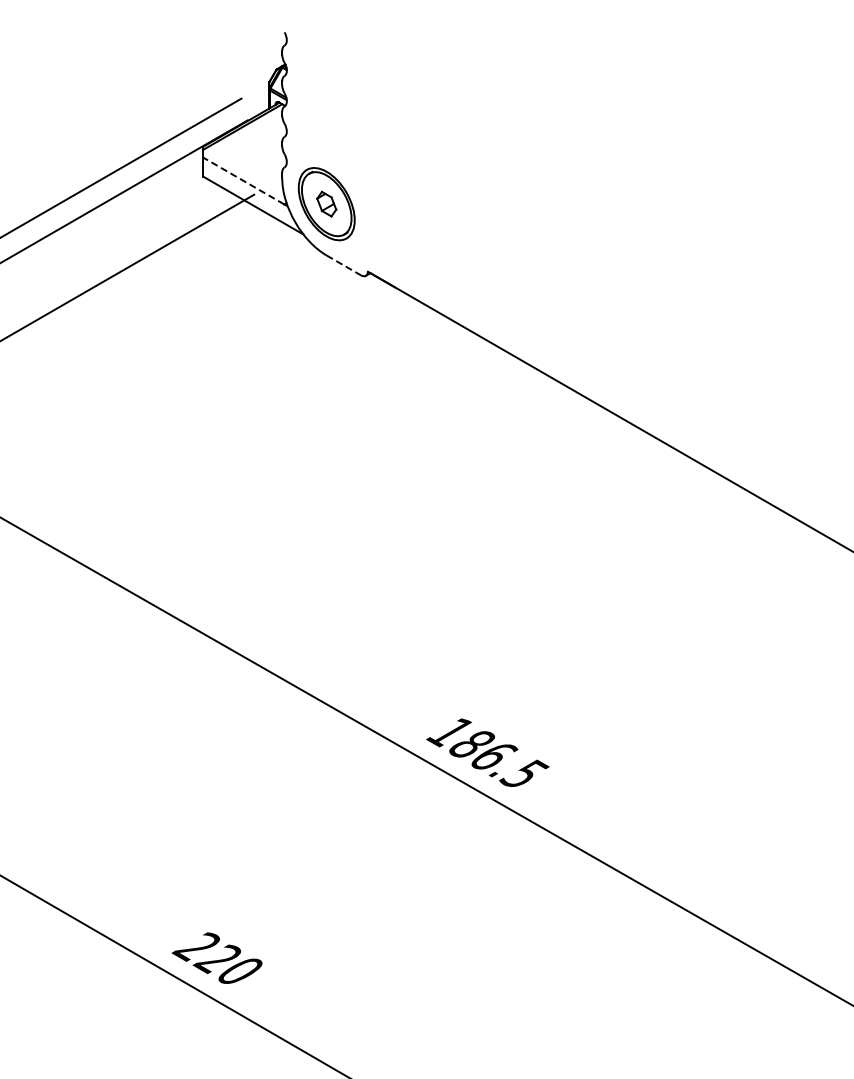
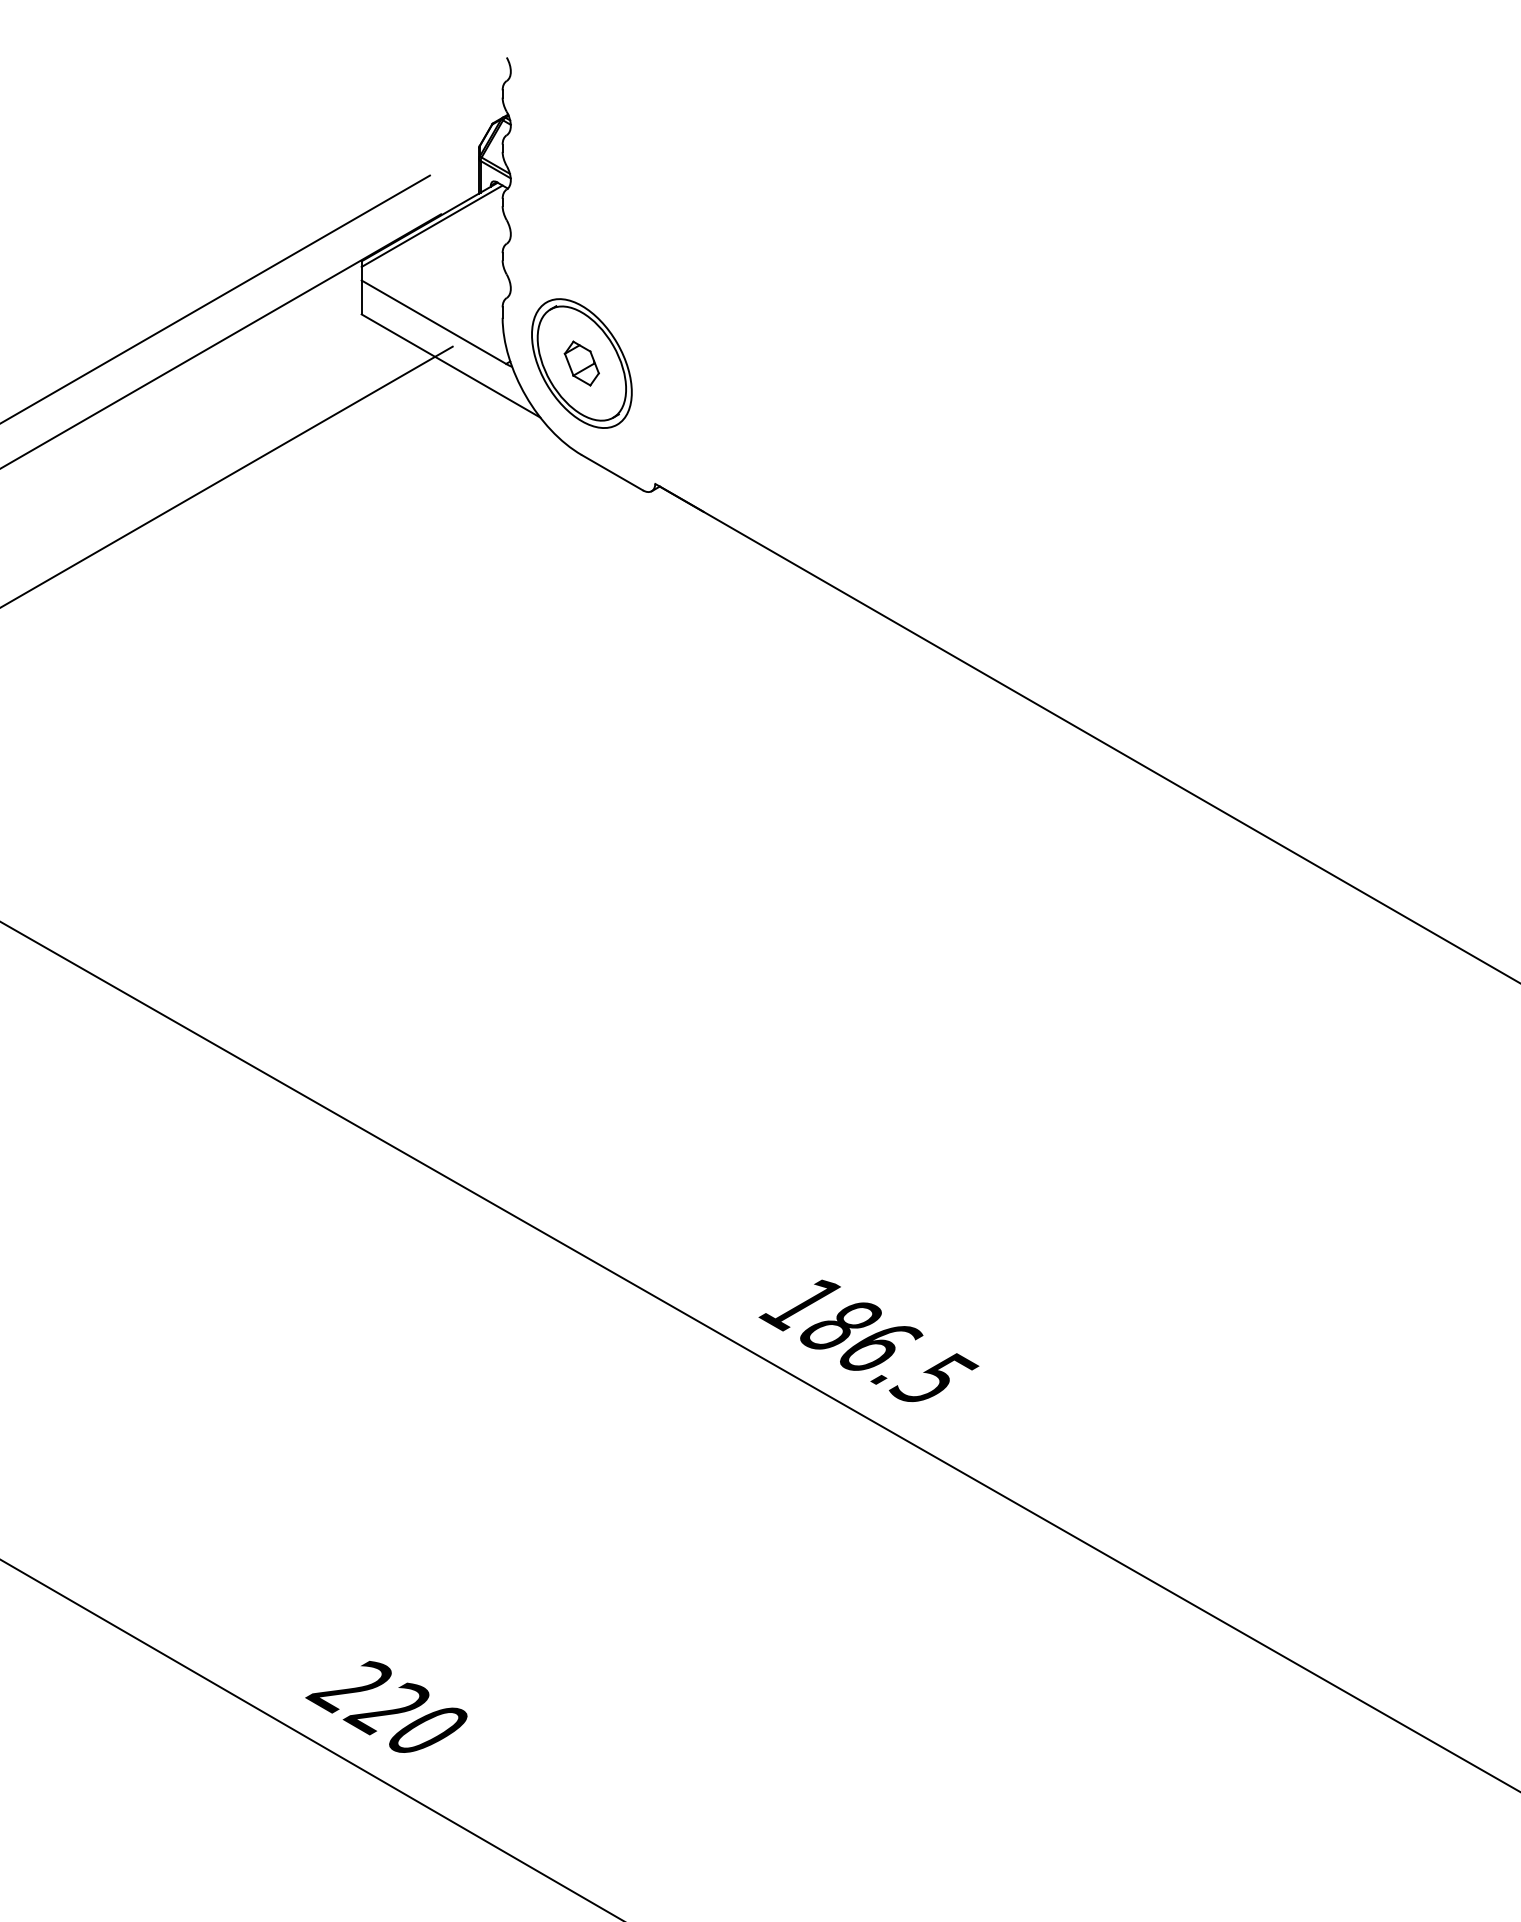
line: (243, 180) -> (433, 321), dashed -> solid
line: (343, 265) -> (611, 472), dashed -> solid

